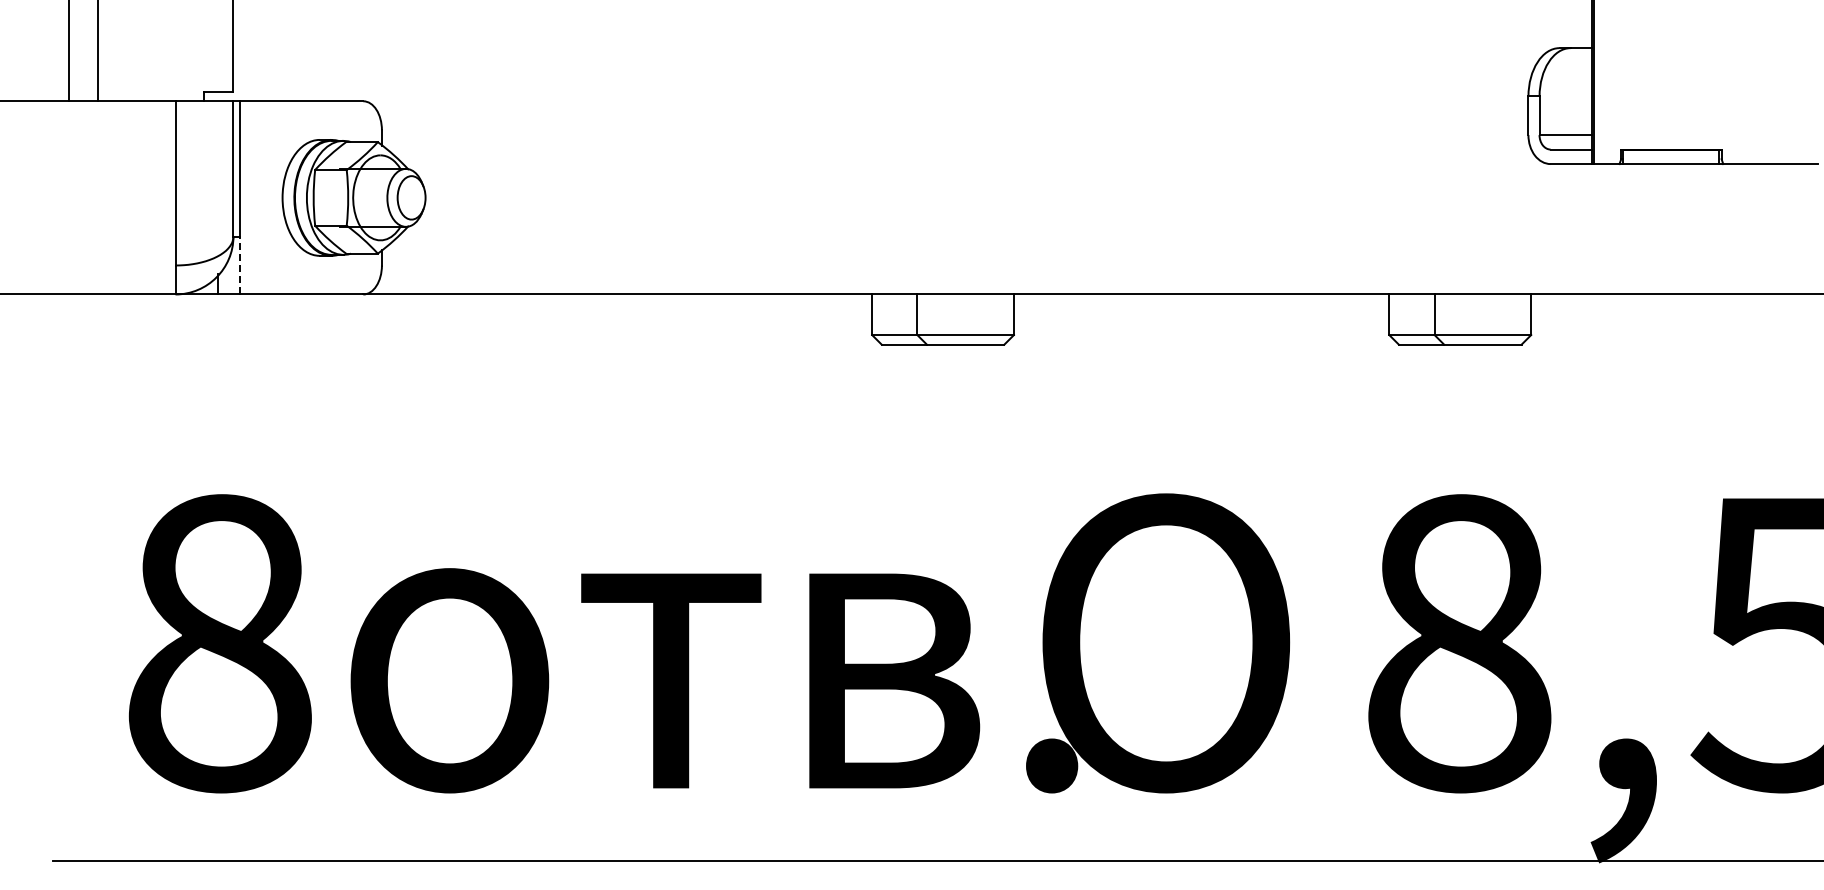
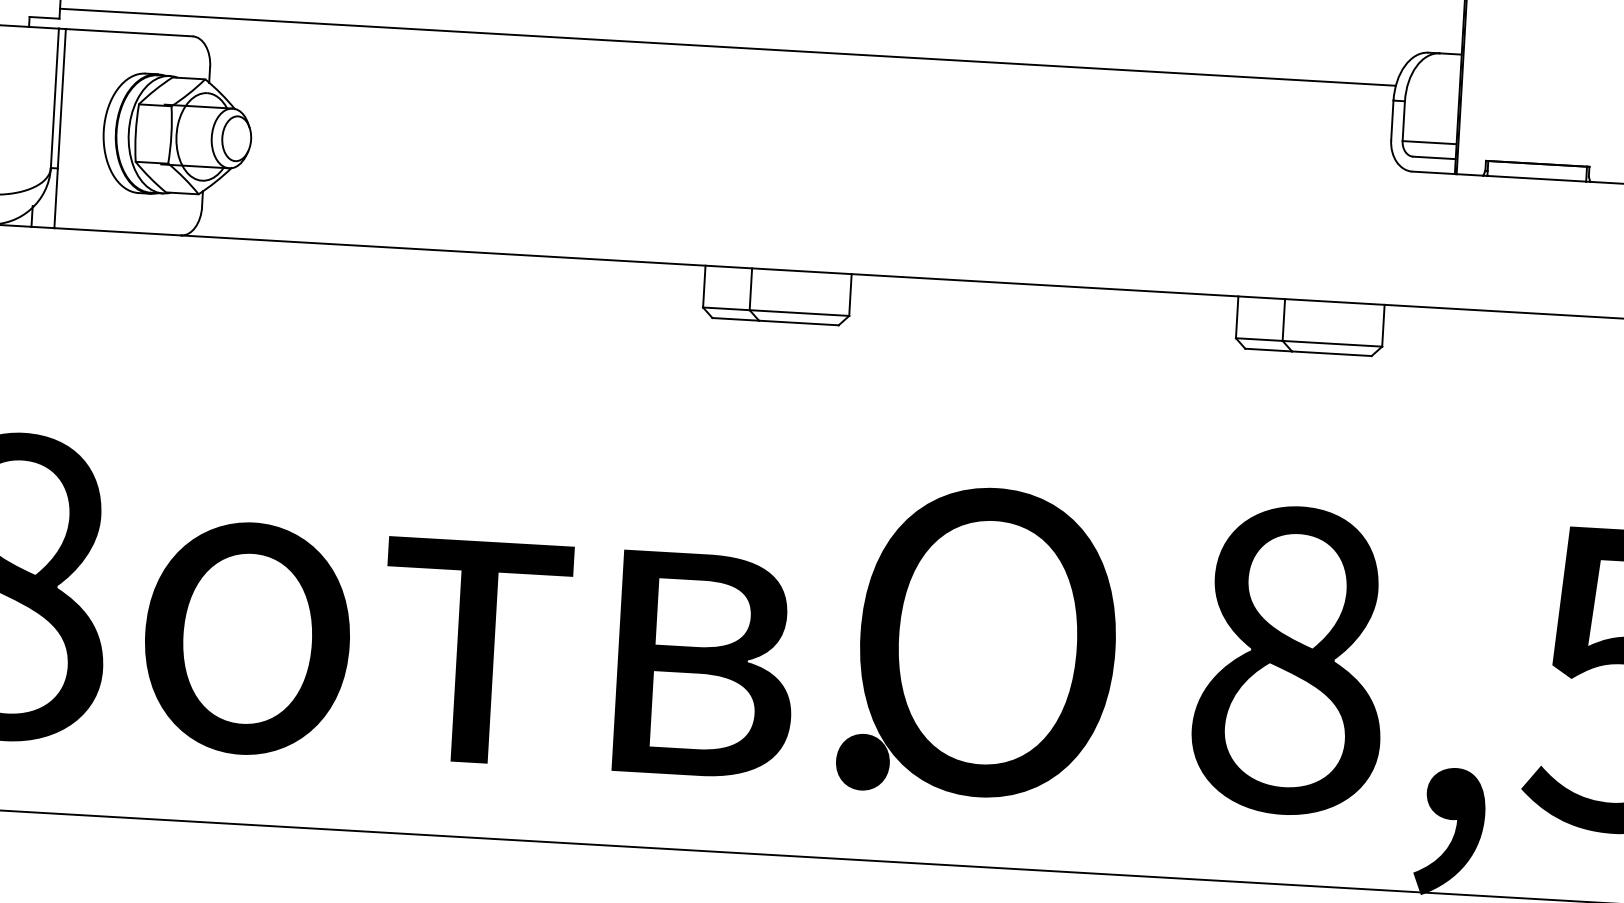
line: (881, 81) -> (727, 46), added
line: (240, 265) -> (56, 198), dashed -> solid

